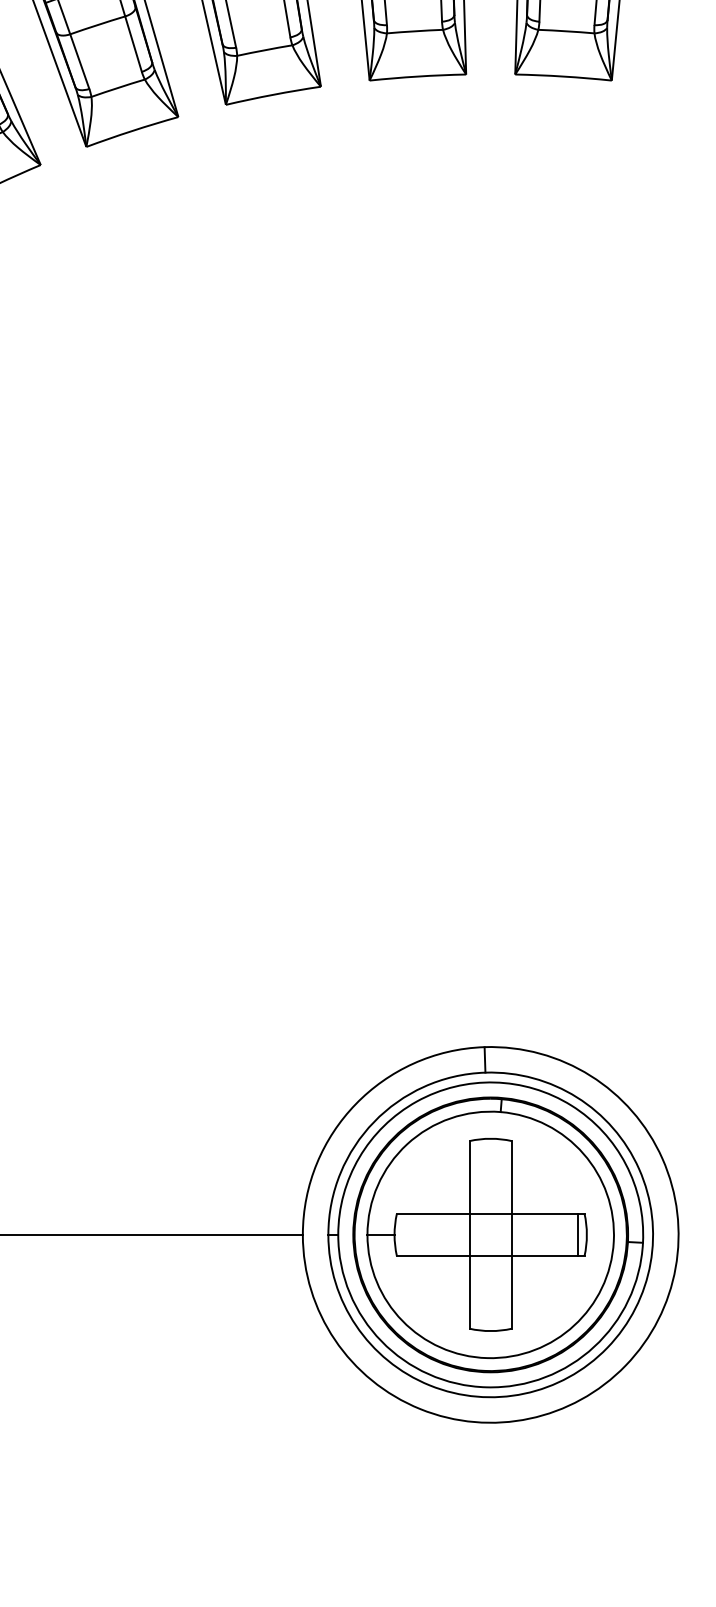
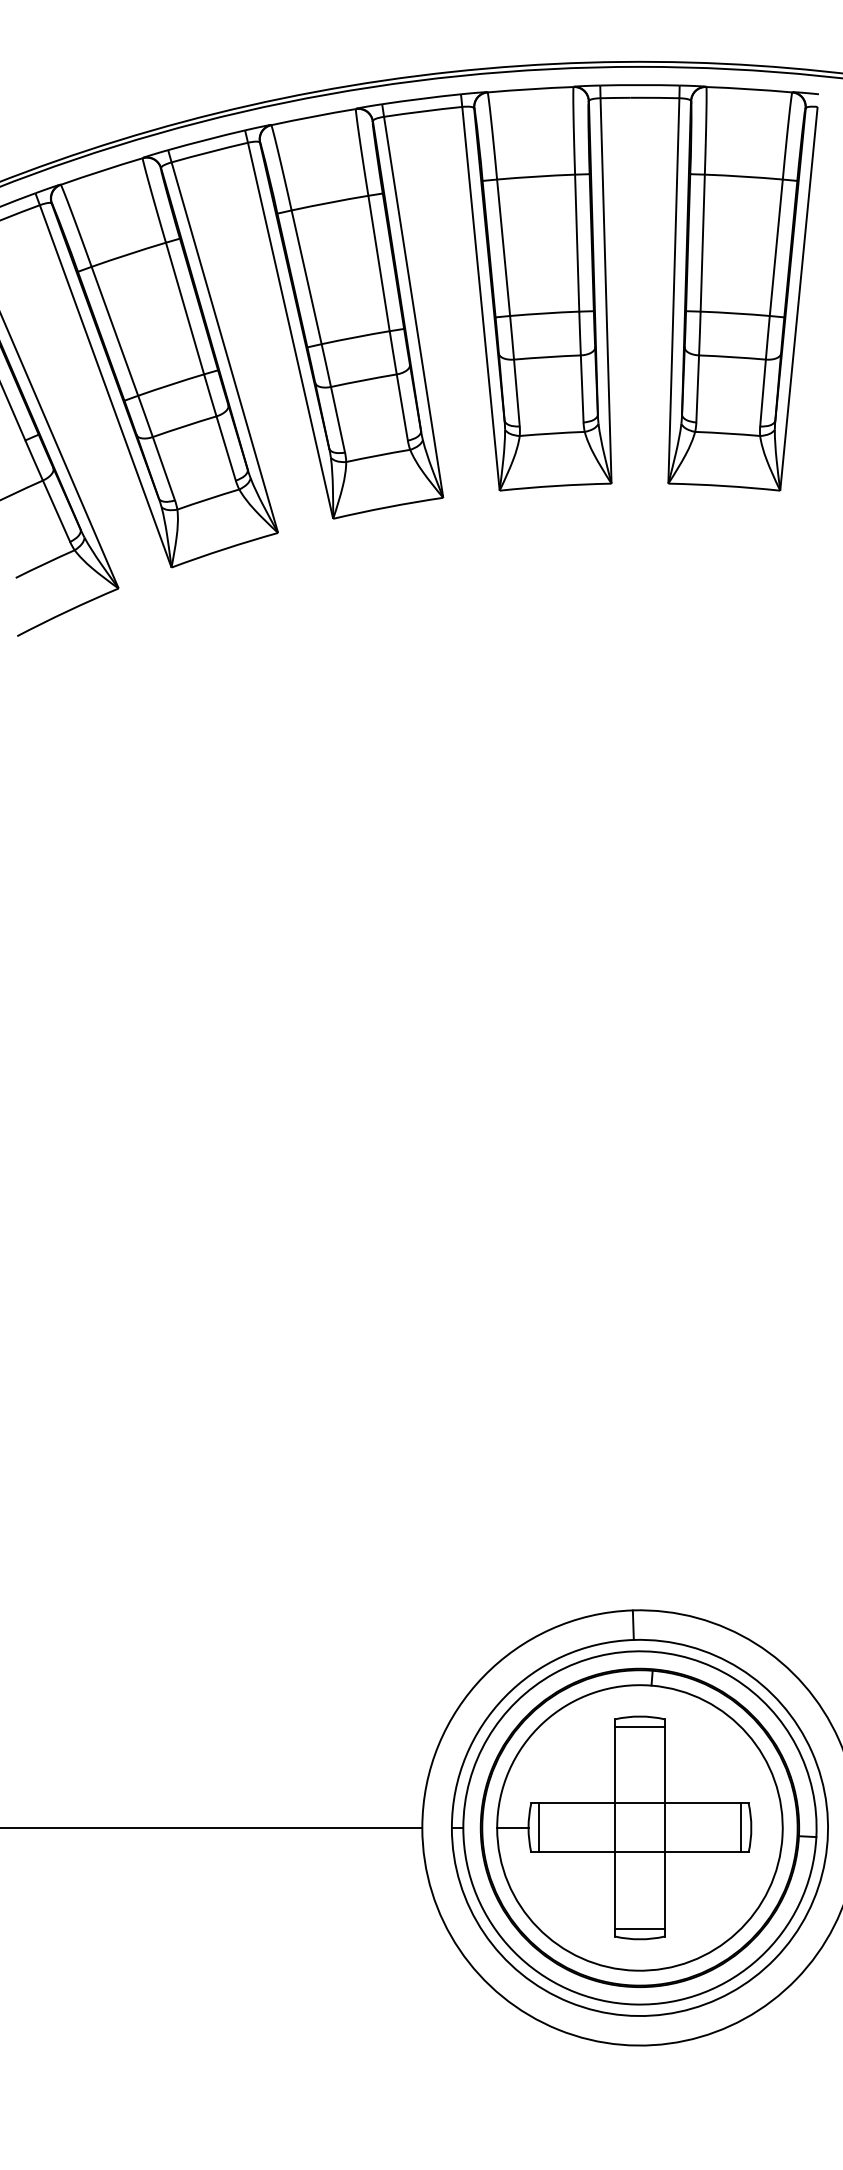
line: (490, 1148) -> (639, 1727), added
line: (404, 1234) -> (539, 1827), added
line: (490, 1321) -> (639, 1928), added

